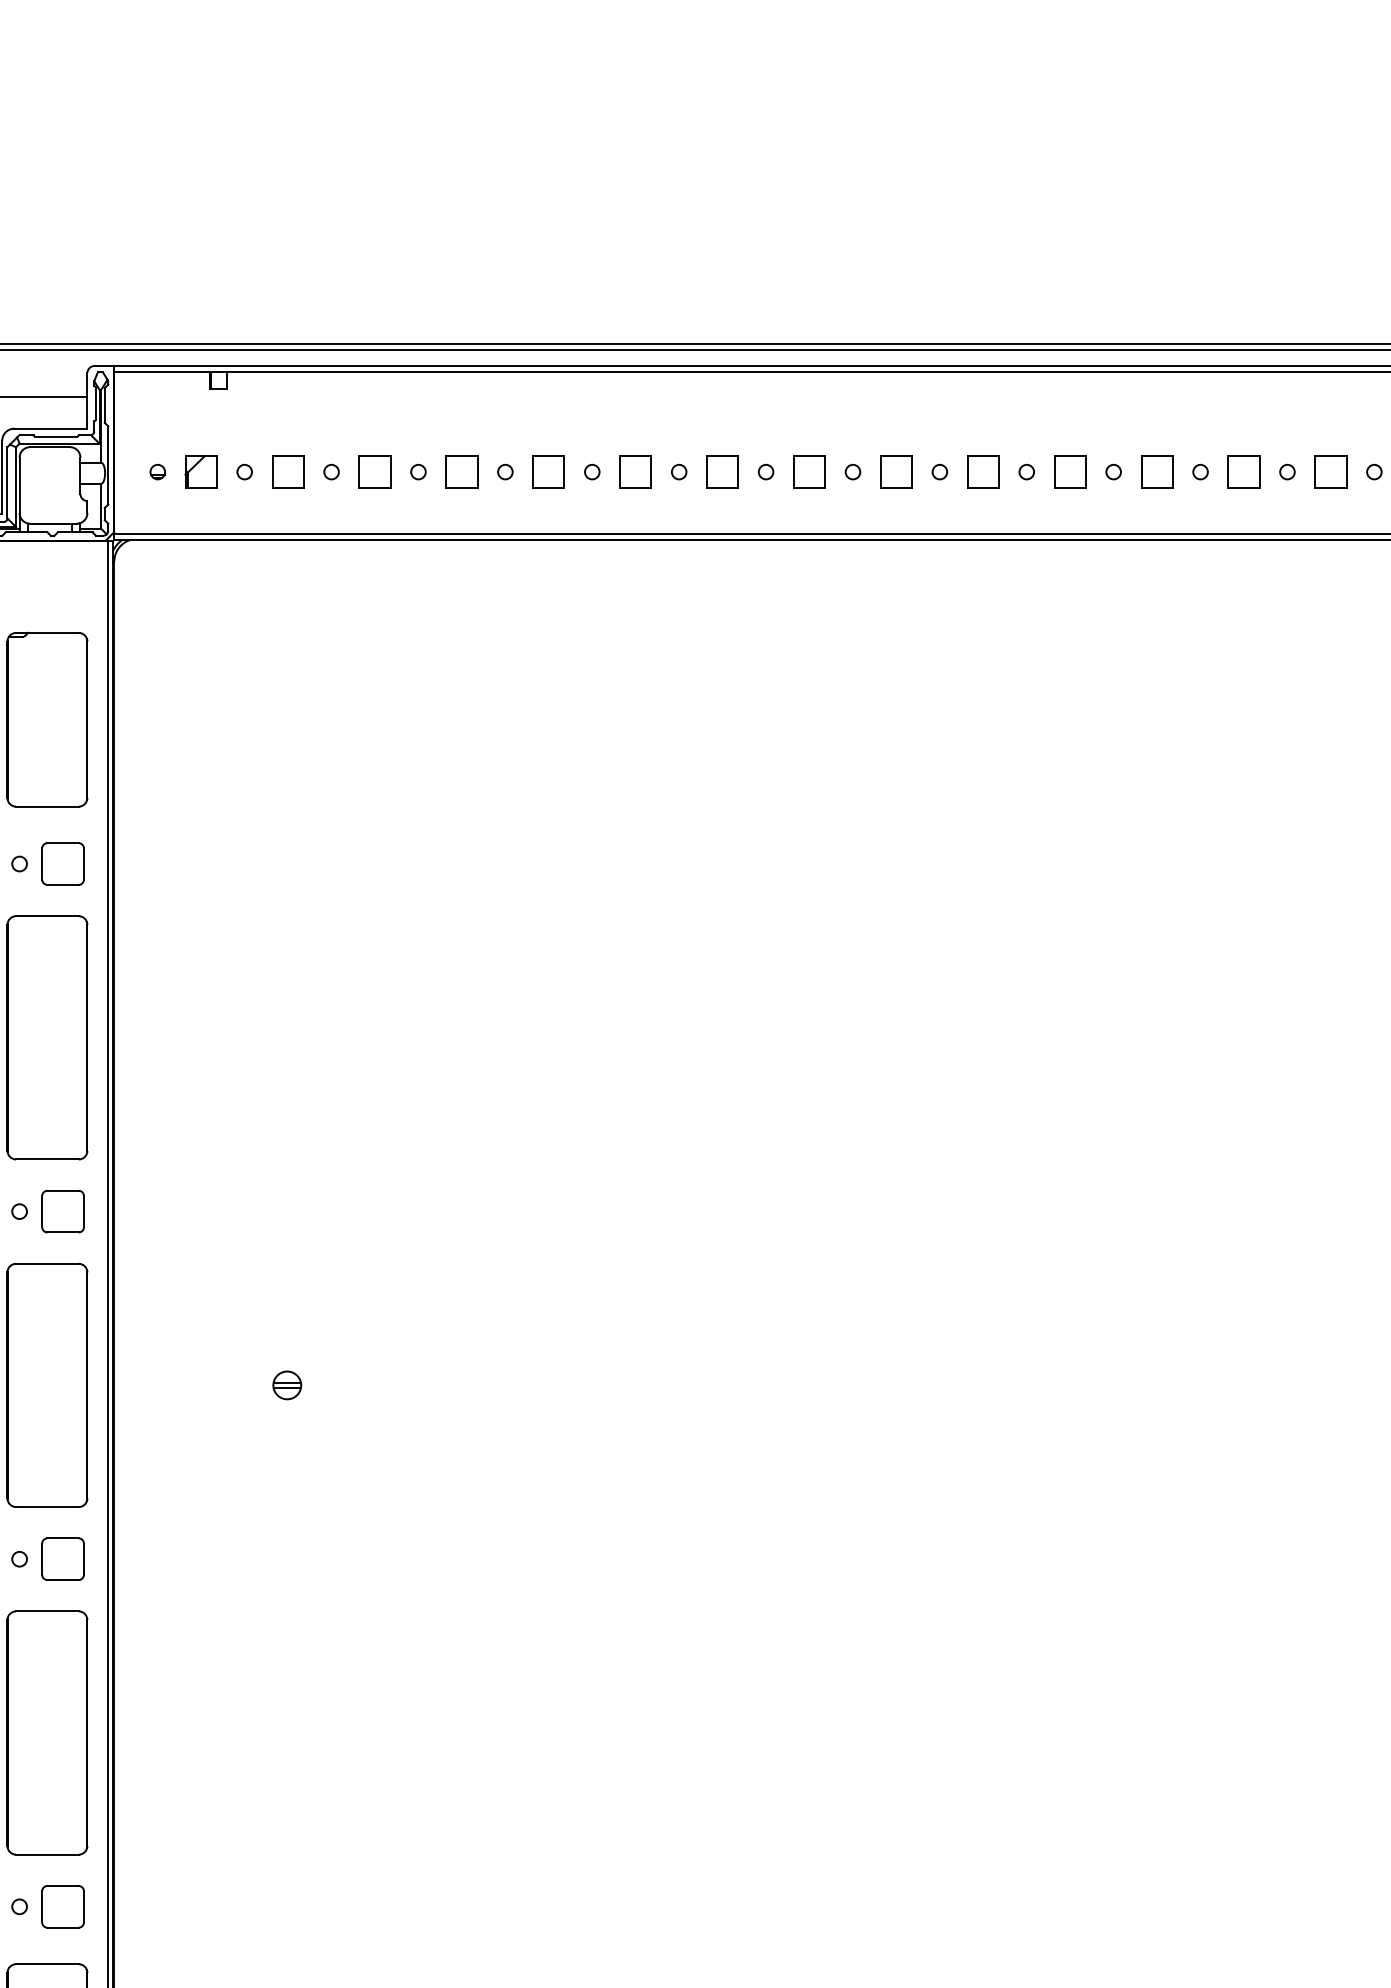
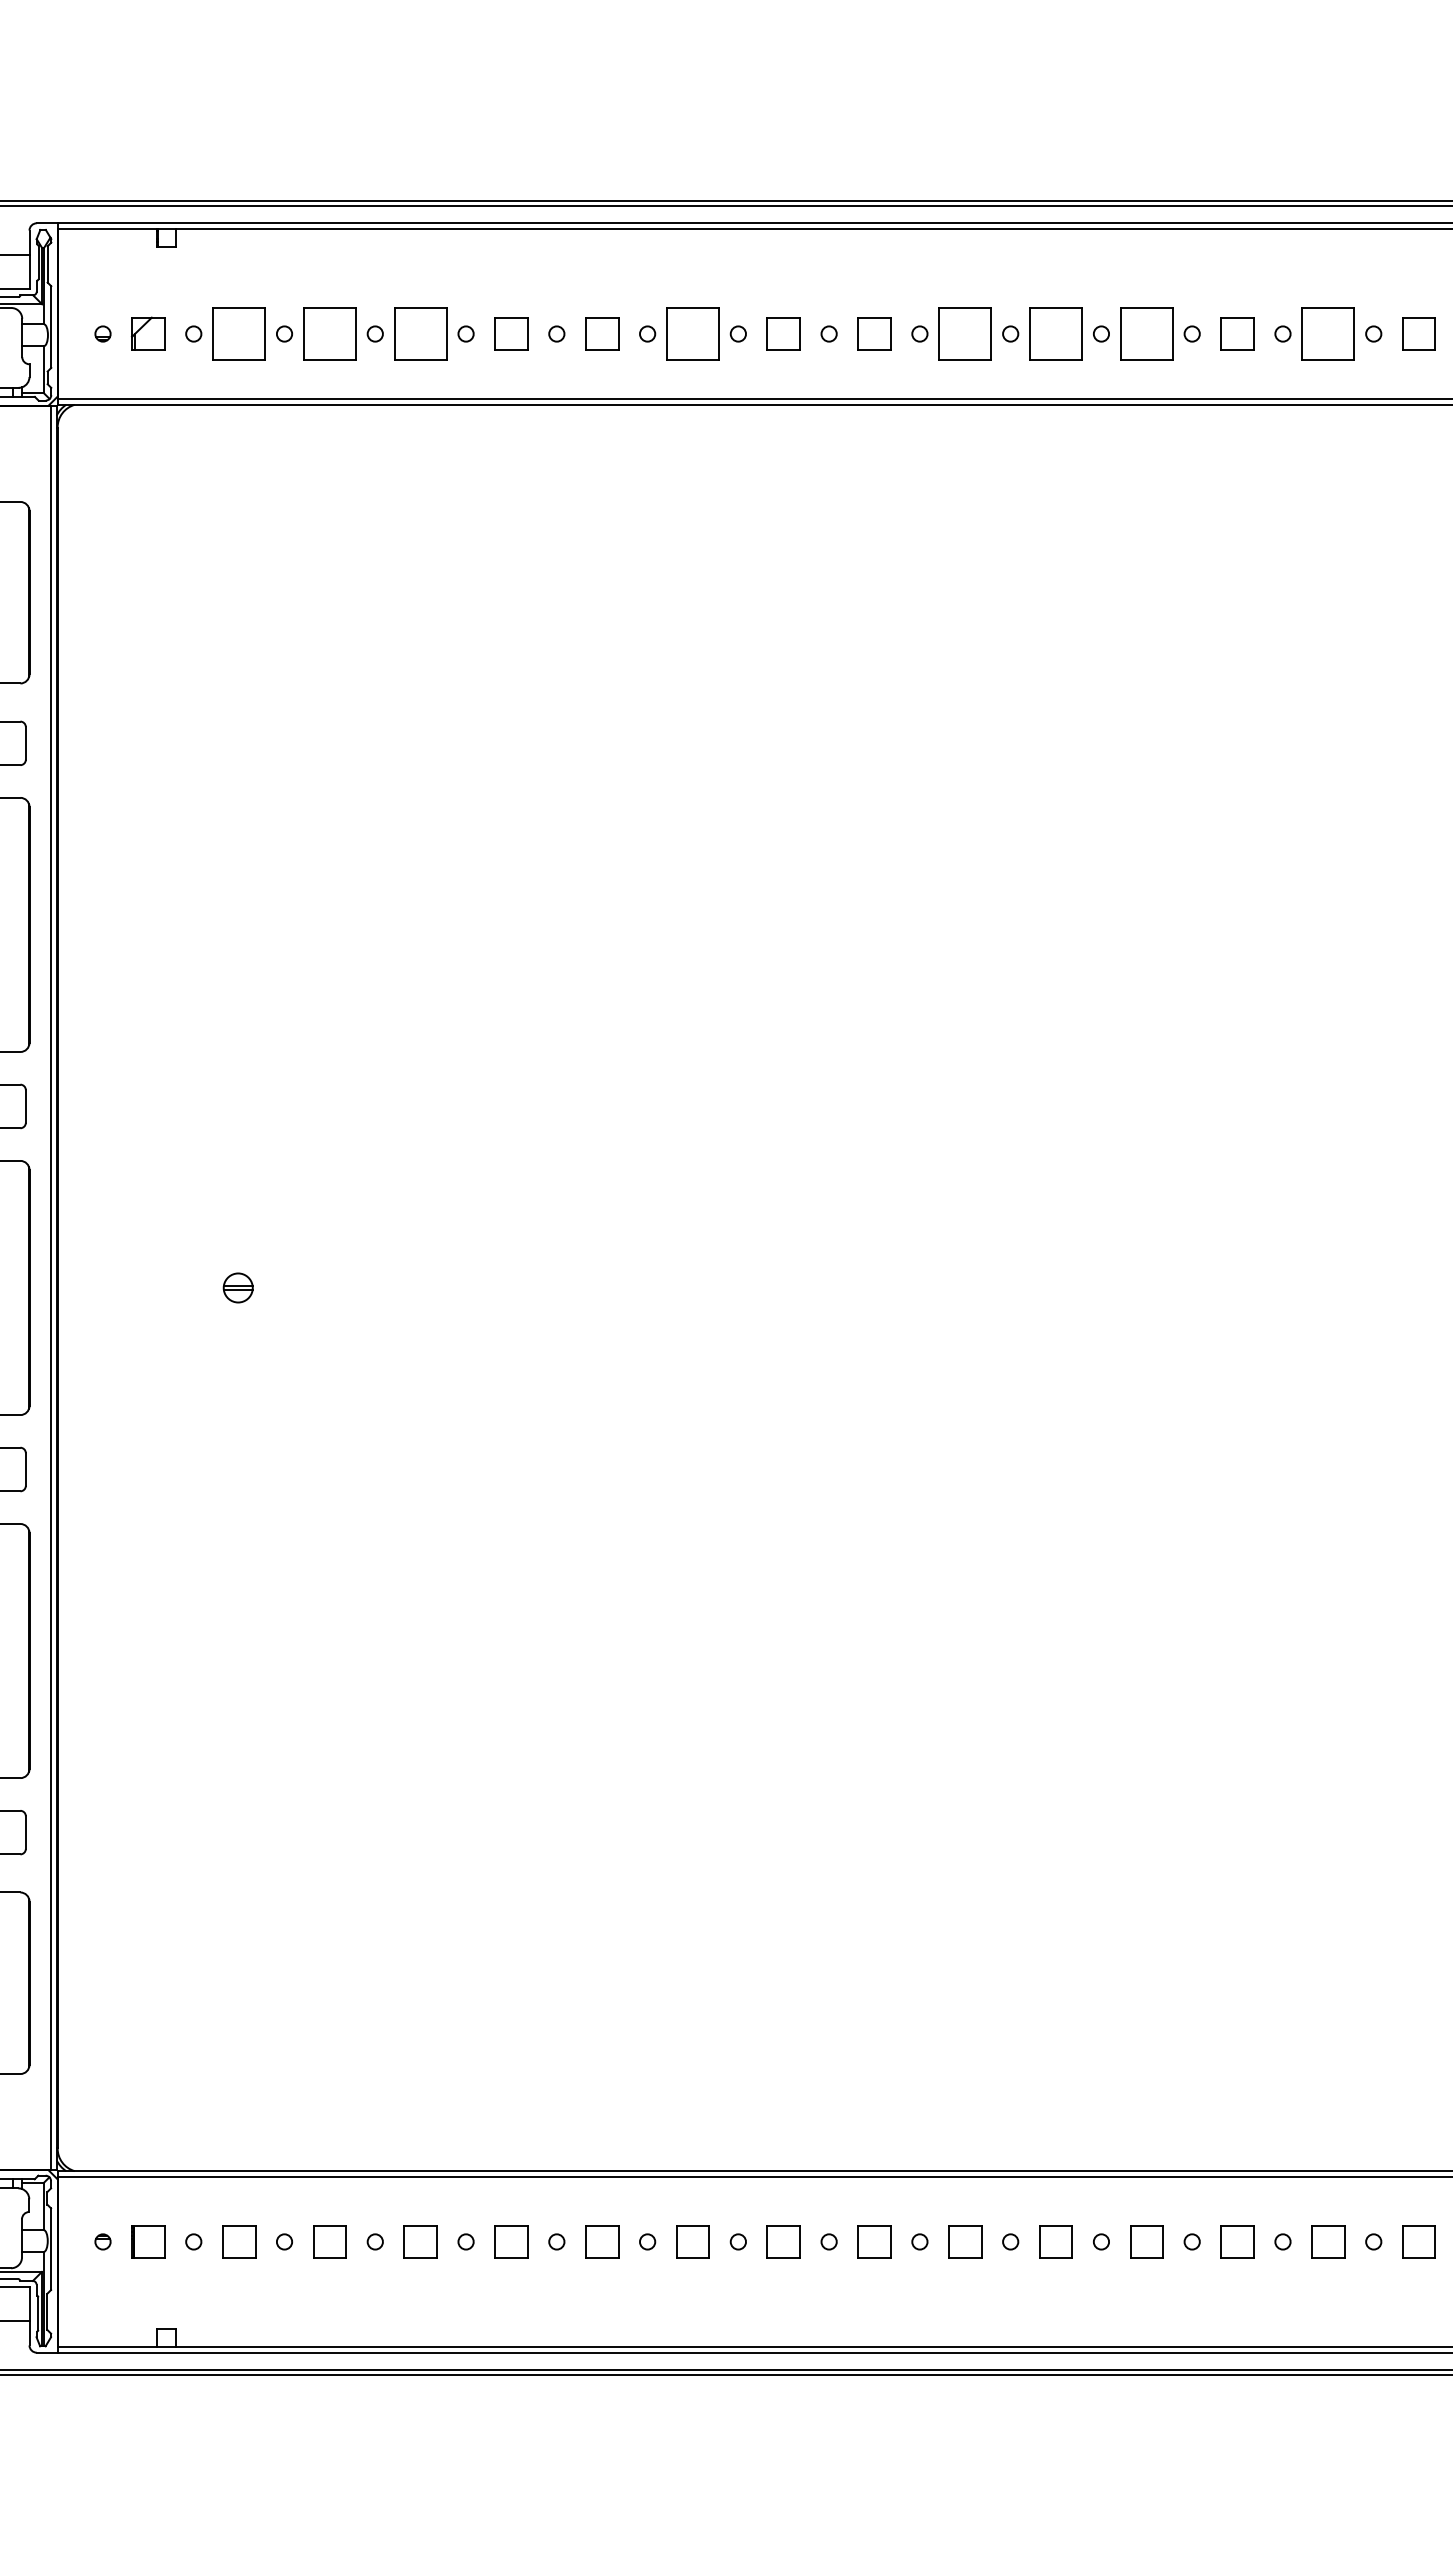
part: (288, 471) -> (239, 333), size x1.6
part: (374, 471) -> (329, 333), size x1.6
part: (461, 471) -> (420, 333), size x1.6
part: (722, 471) -> (692, 333), size x1.6
part: (983, 471) -> (965, 333), size x1.6
part: (1069, 471) -> (1055, 333), size x1.6
part: (1156, 471) -> (1146, 333), size x1.6
part: (1331, 471) -> (1328, 333), size x1.6

